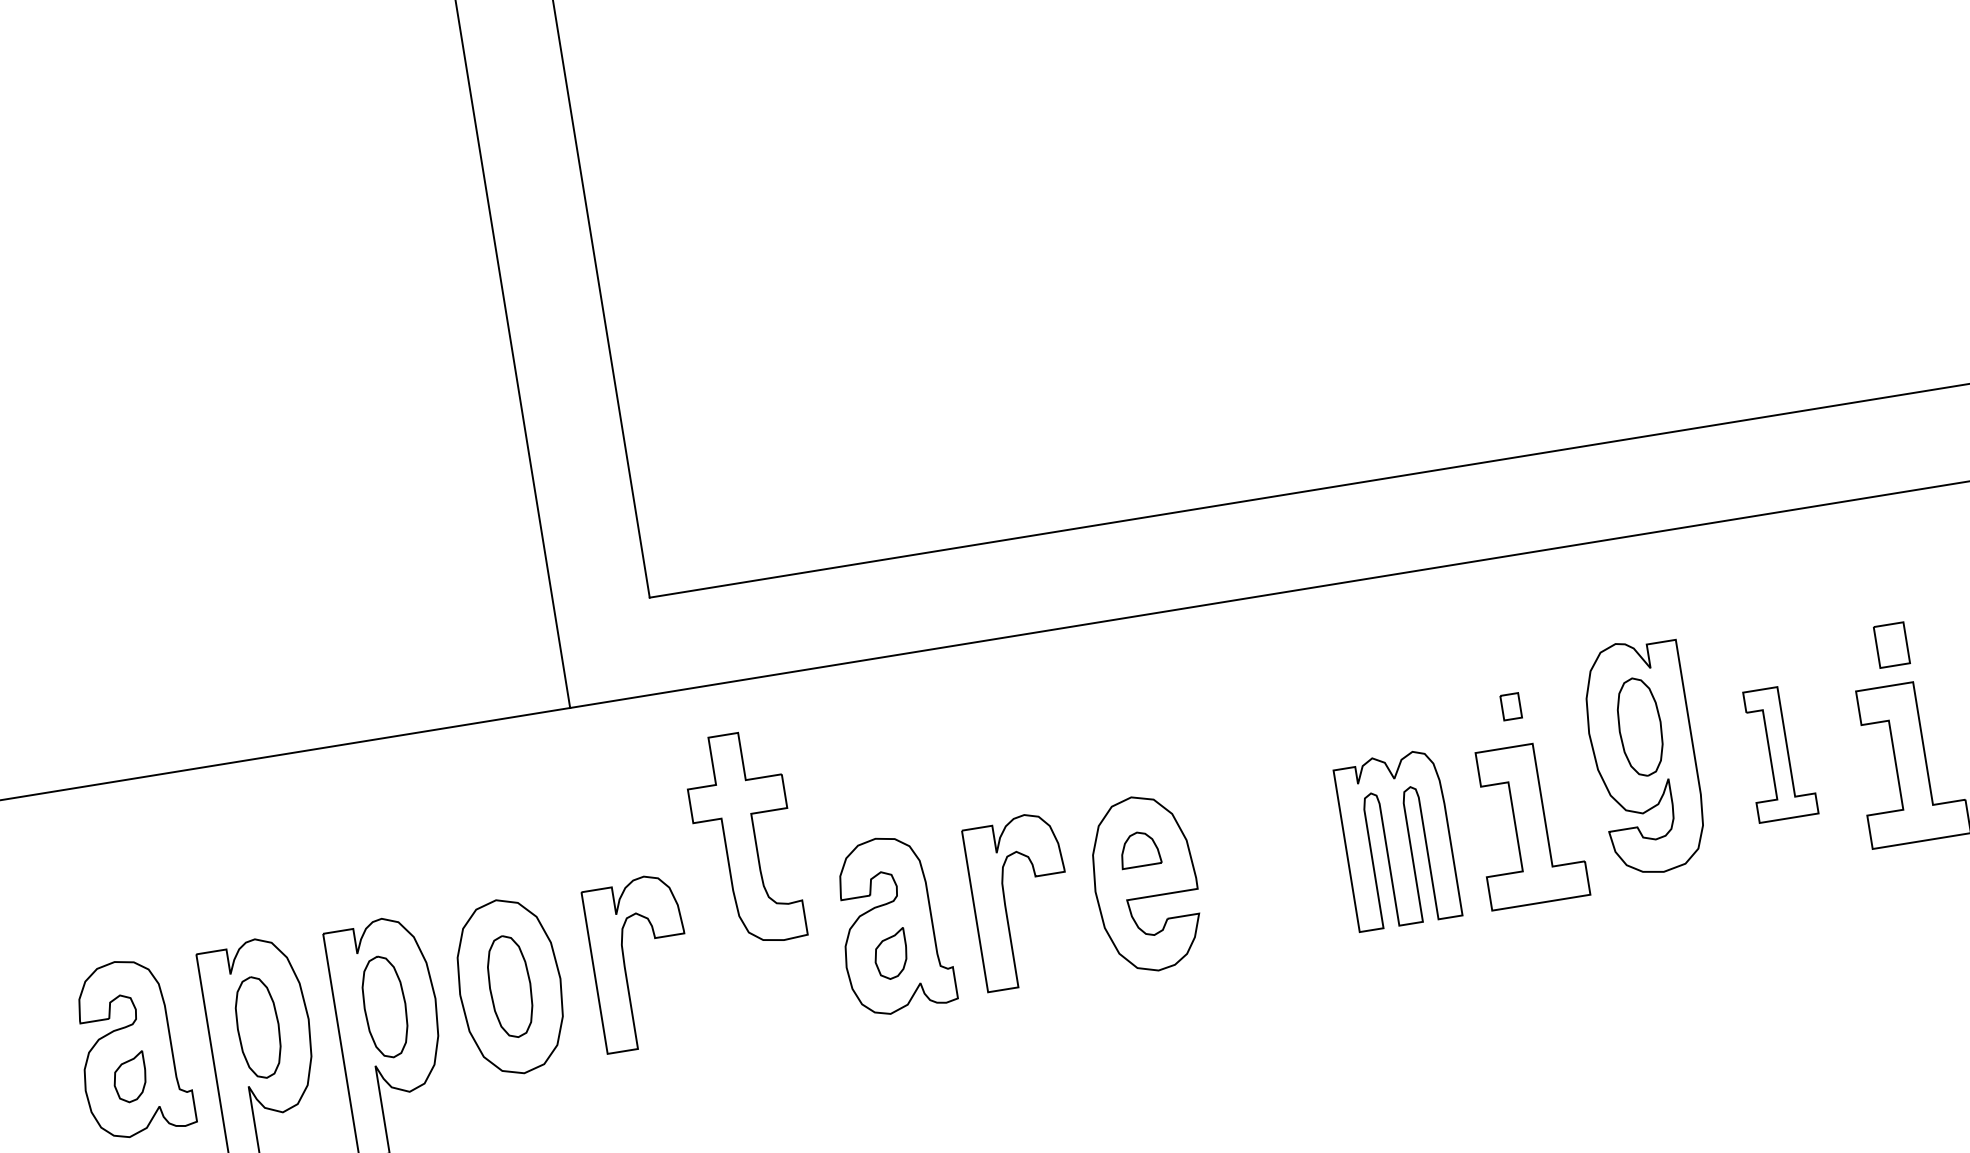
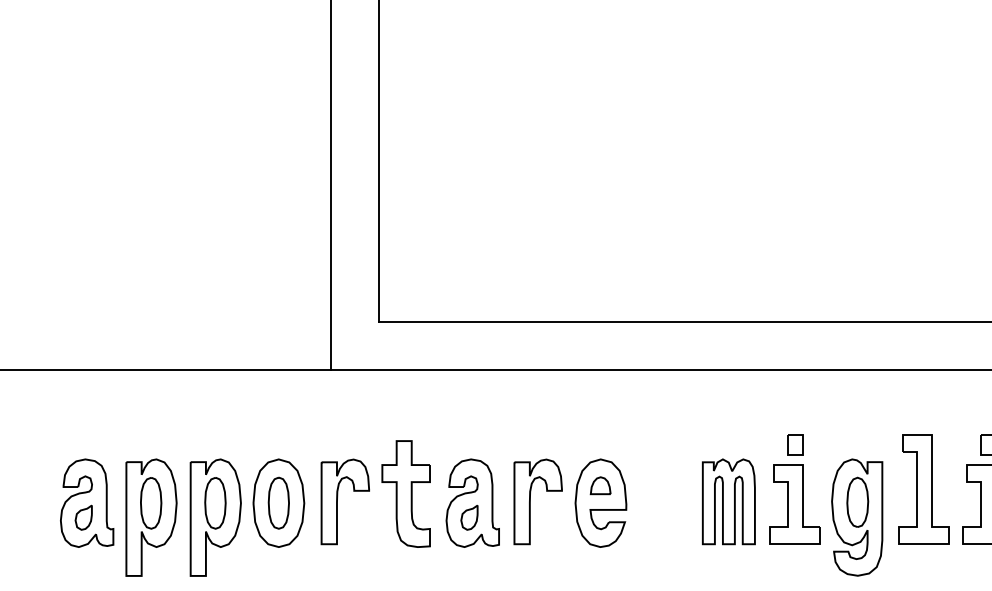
part: (1510, 705) -> (795, 444), size x1.67
part: (1777, 753) -> (923, 489), size x1.67
part: (1644, 756) -> (857, 517), moved
part: (742, 838) -> (405, 493), moved

